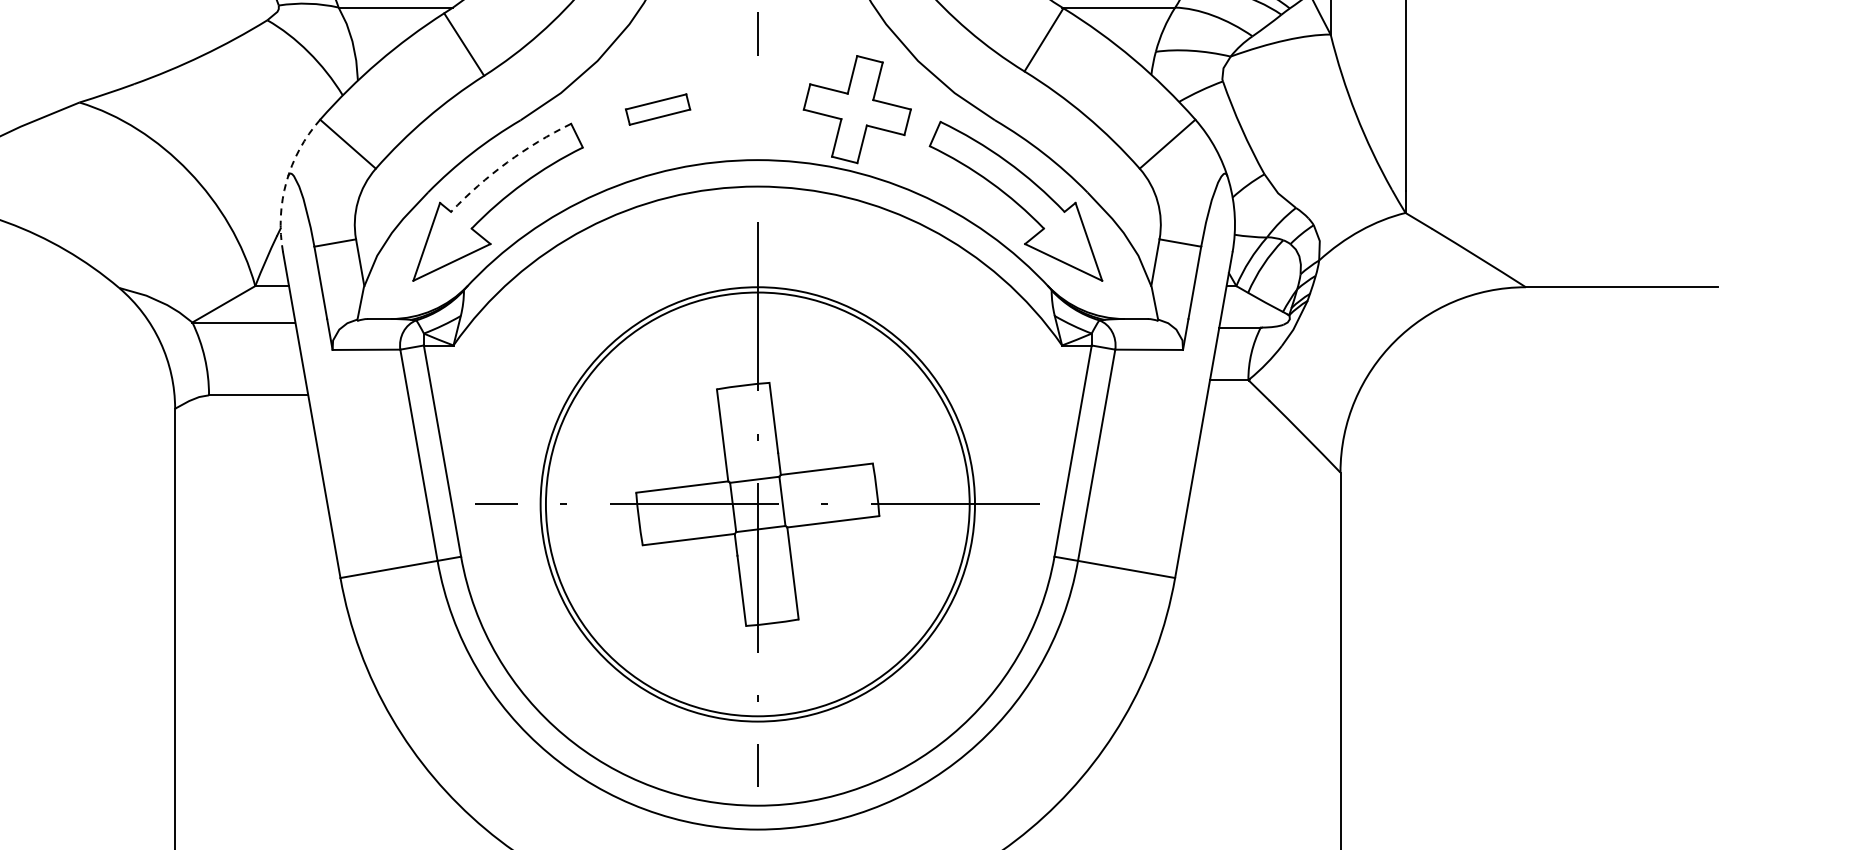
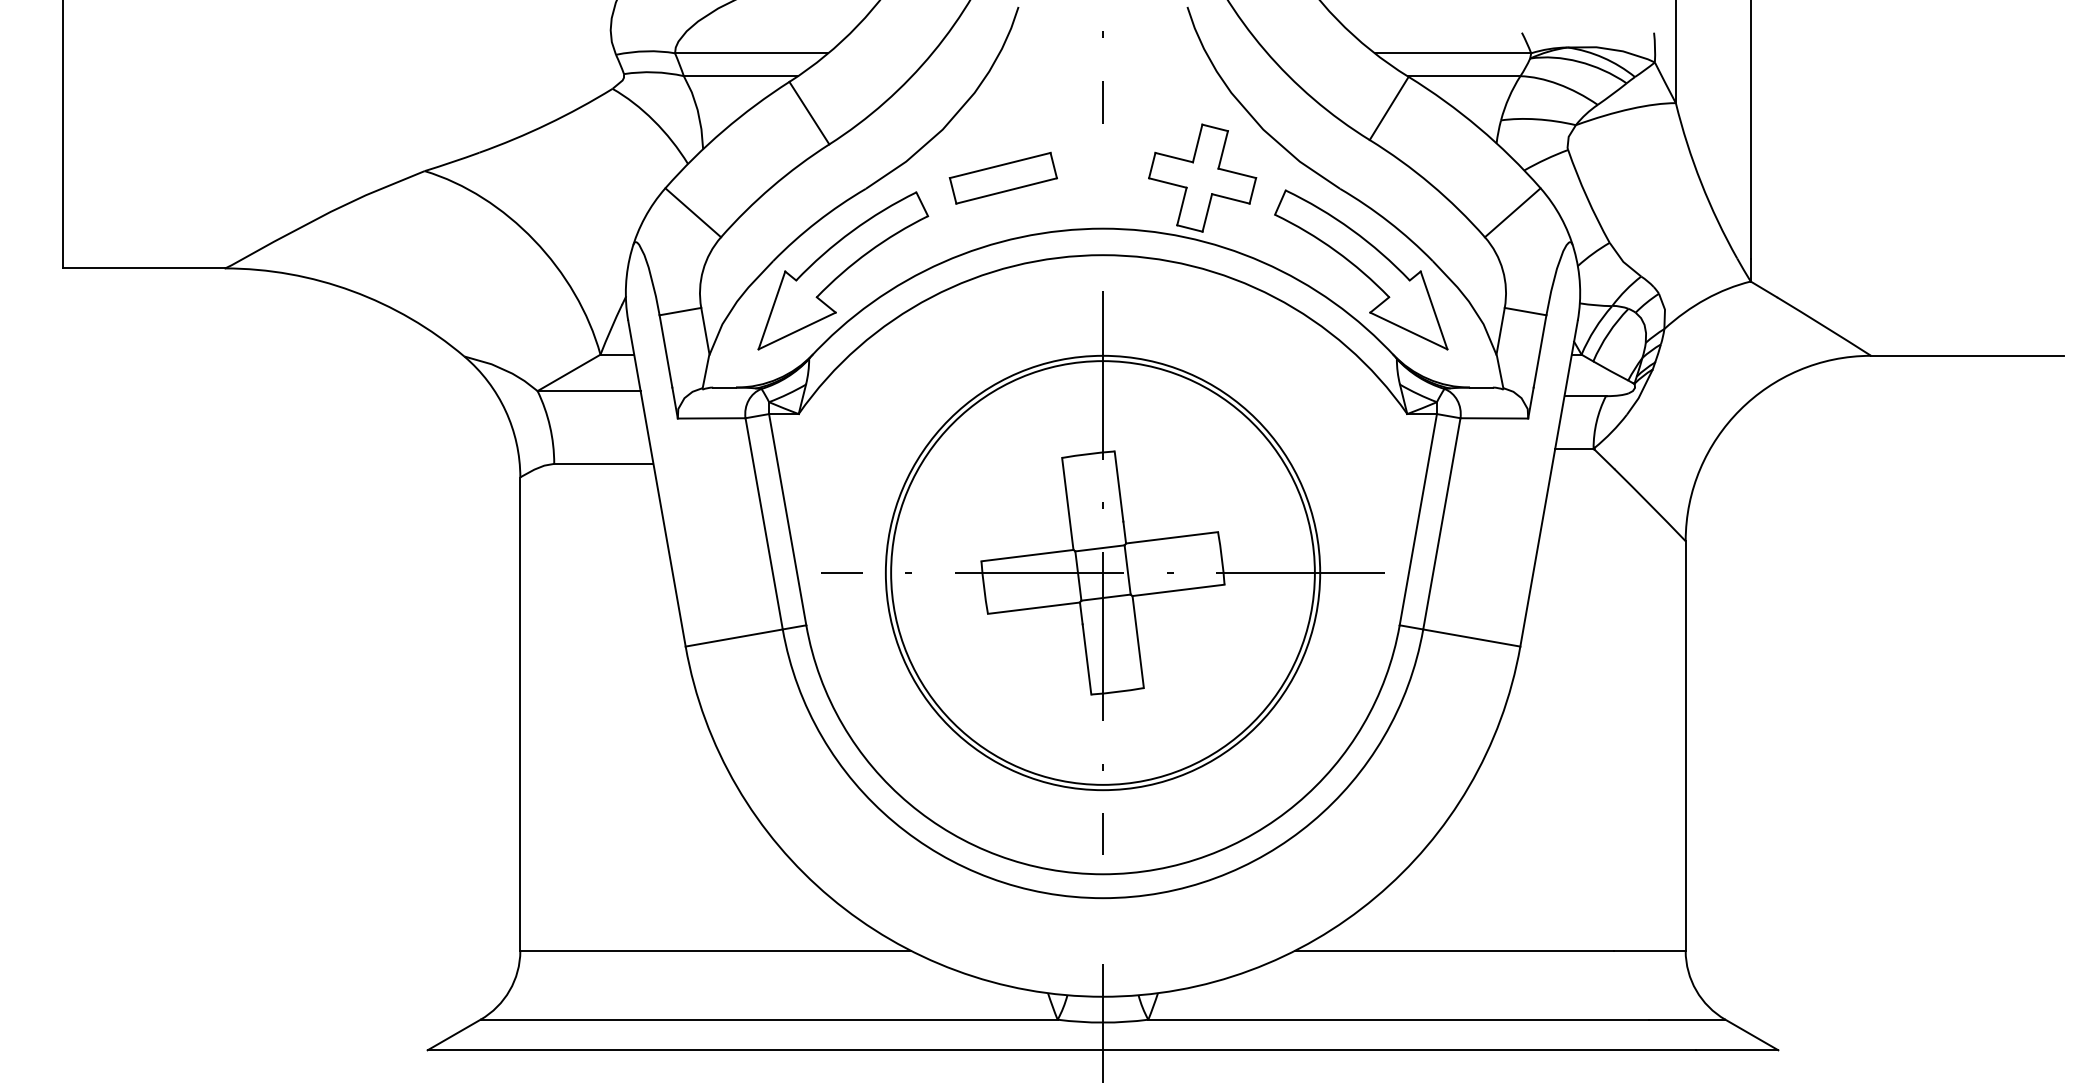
part: (657, 108) -> (1002, 177), size x1.67
arc: (507, 162) -> (852, 231), dashed -> solid
arc: (286, 181) -> (631, 250), dashed -> solid

